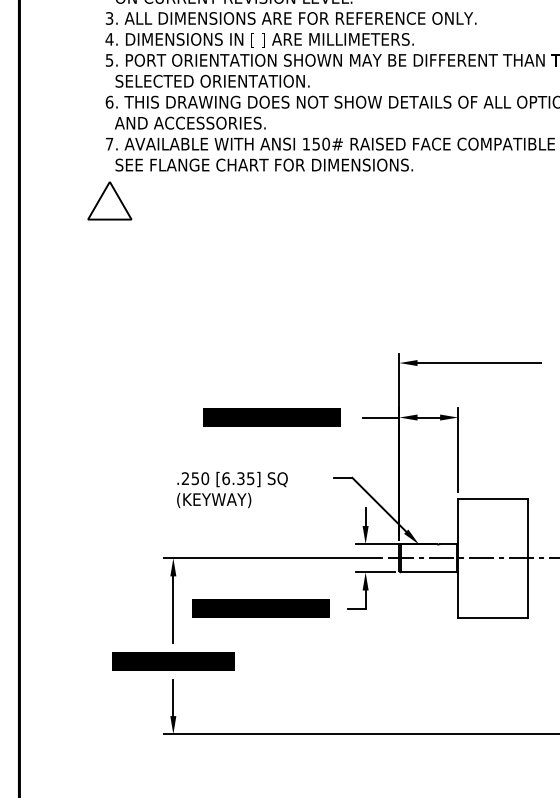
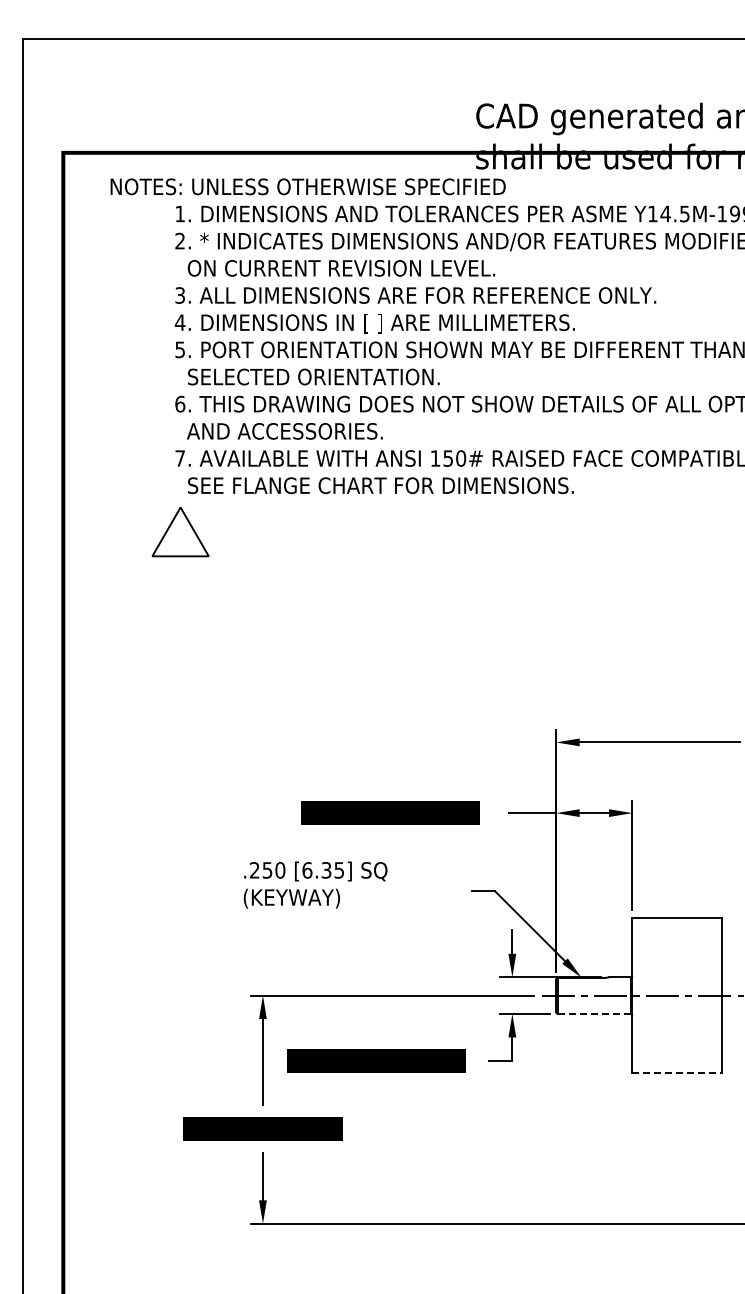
text: (232, 489) -> (315, 884), moved
line: (428, 572) -> (594, 1013), solid -> dashed
line: (492, 618) -> (677, 1073), solid -> dashed

